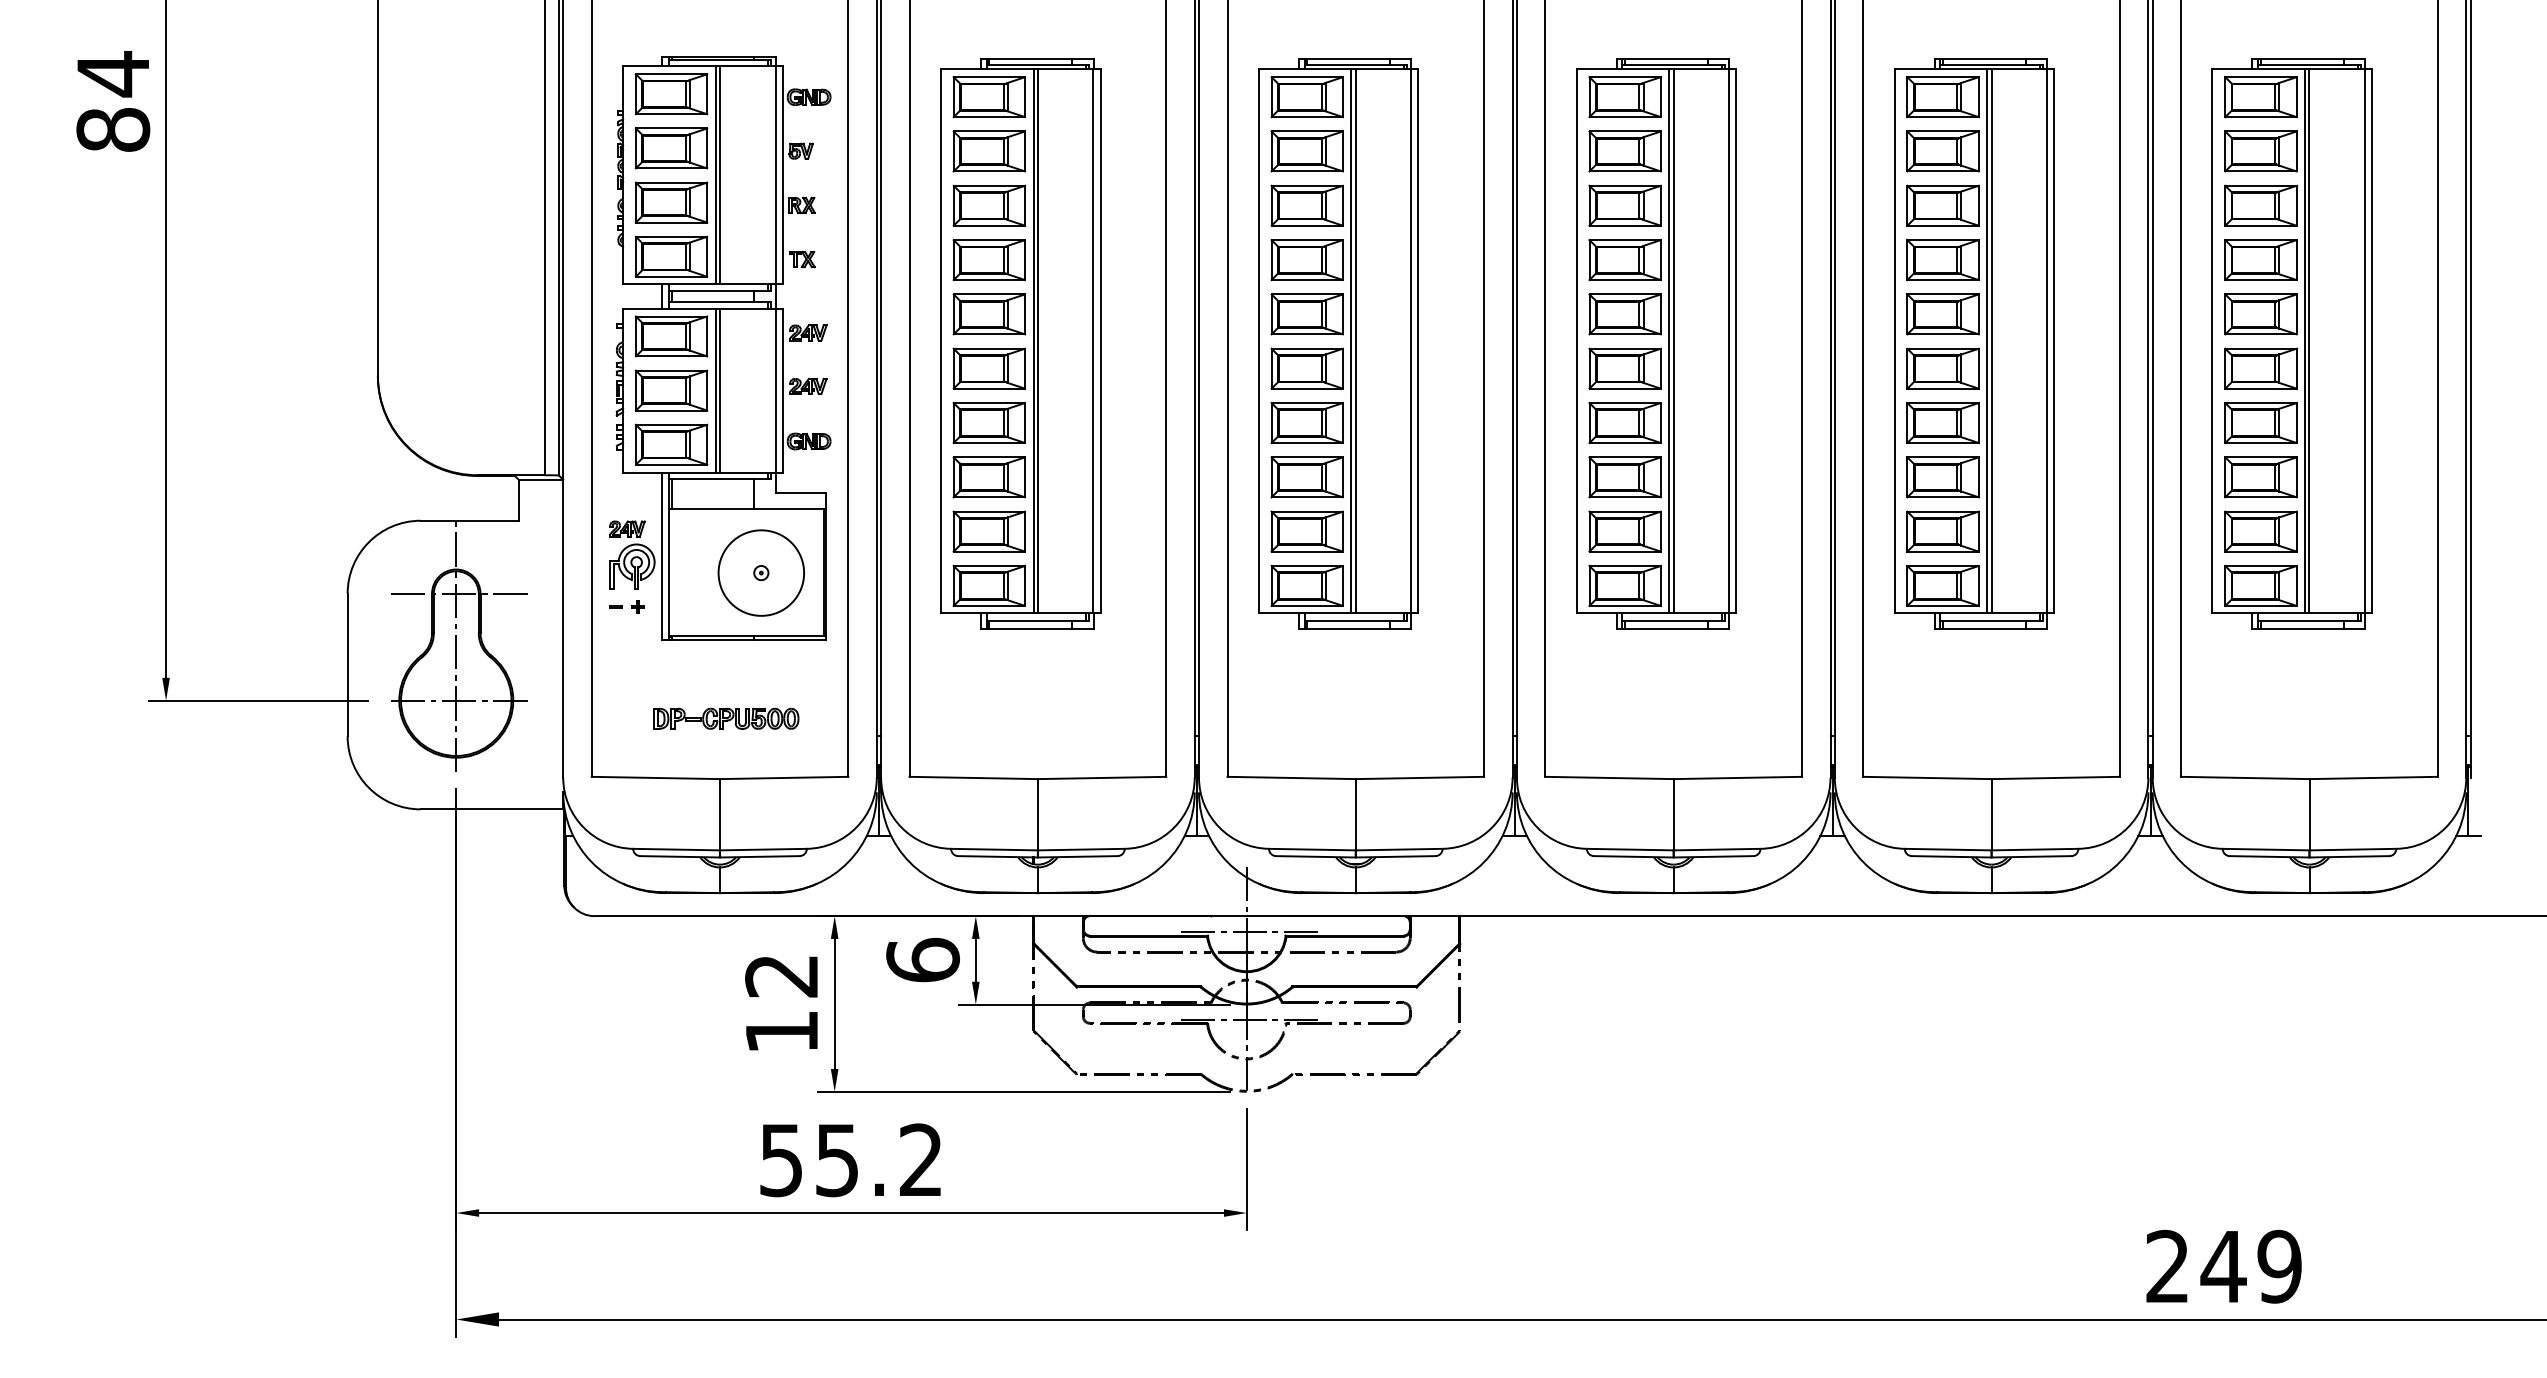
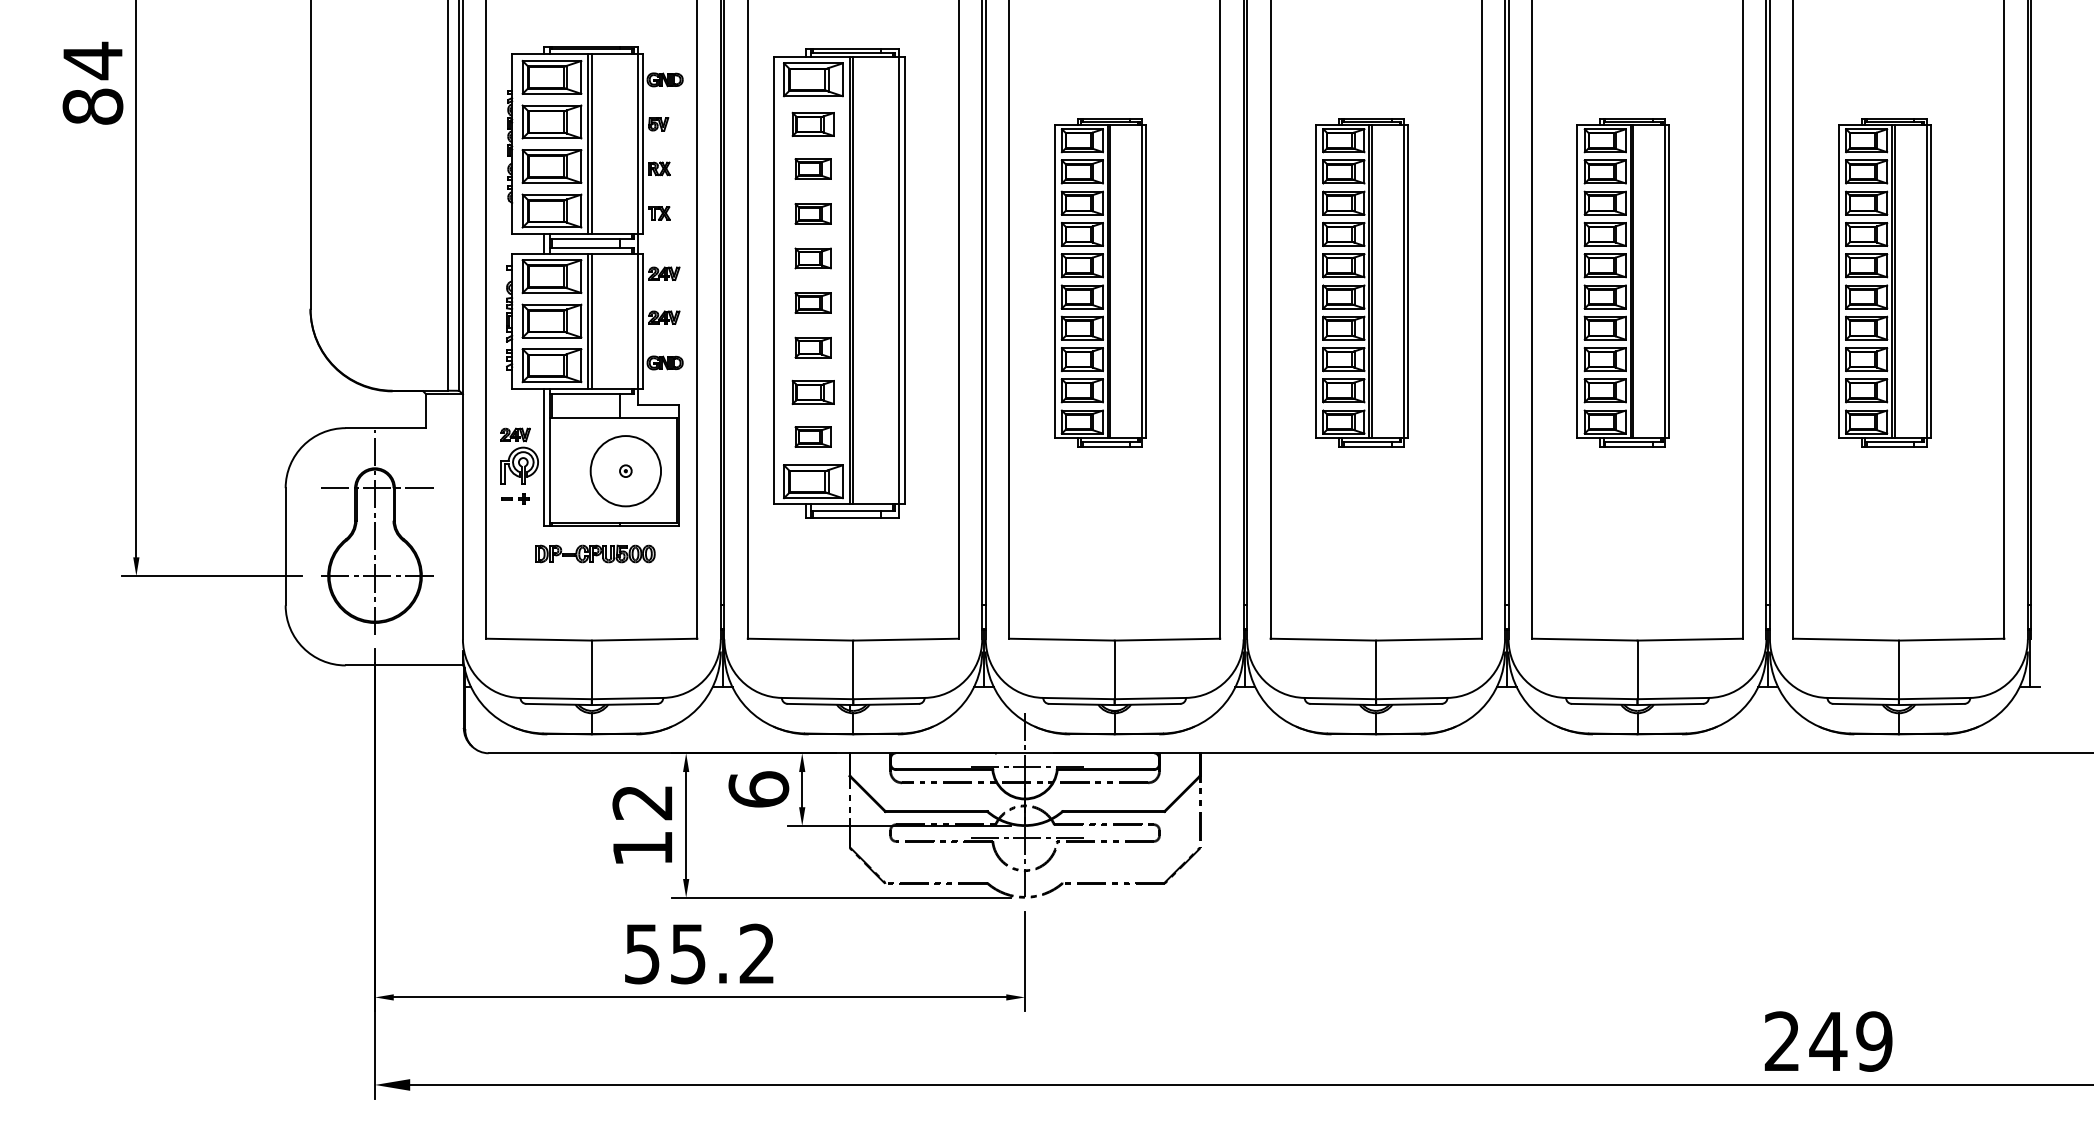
part: (988, 151) -> (812, 124), size x0.7
part: (988, 205) -> (812, 168), size x0.6
part: (988, 260) -> (812, 214), size x0.6
part: (988, 314) -> (812, 258), size x0.6
part: (1338, 343) -> (1100, 282), size x0.7
part: (1656, 343) -> (1361, 282), size x0.7
part: (1974, 343) -> (1623, 282), size x0.7
part: (2291, 343) -> (1884, 282), size x0.7
part: (988, 368) -> (812, 302), size x0.6
part: (988, 422) -> (812, 347), size x0.6
part: (988, 477) -> (812, 392), size x0.7
part: (988, 531) -> (812, 436), size x0.6
part: (726, 718) -> (595, 553), moved

